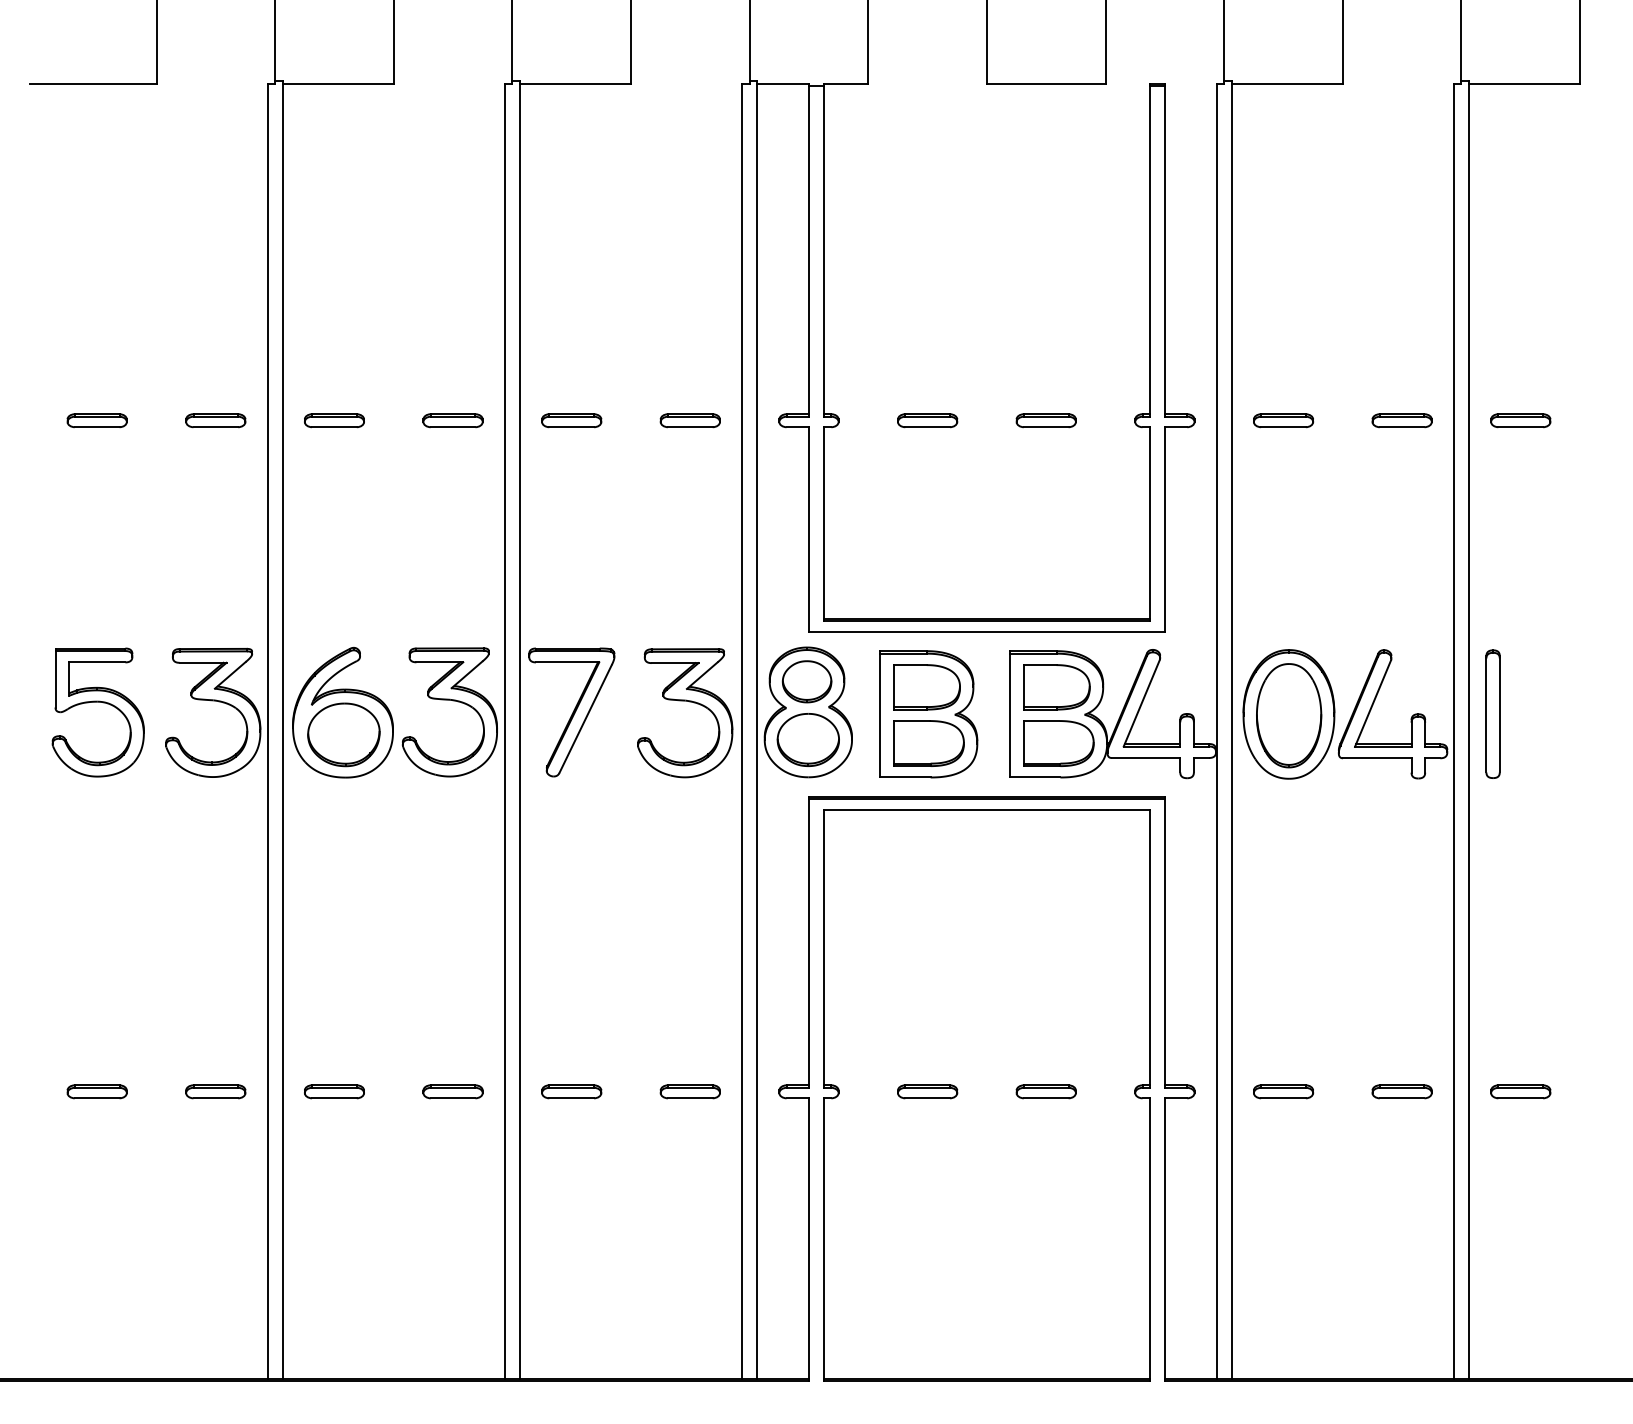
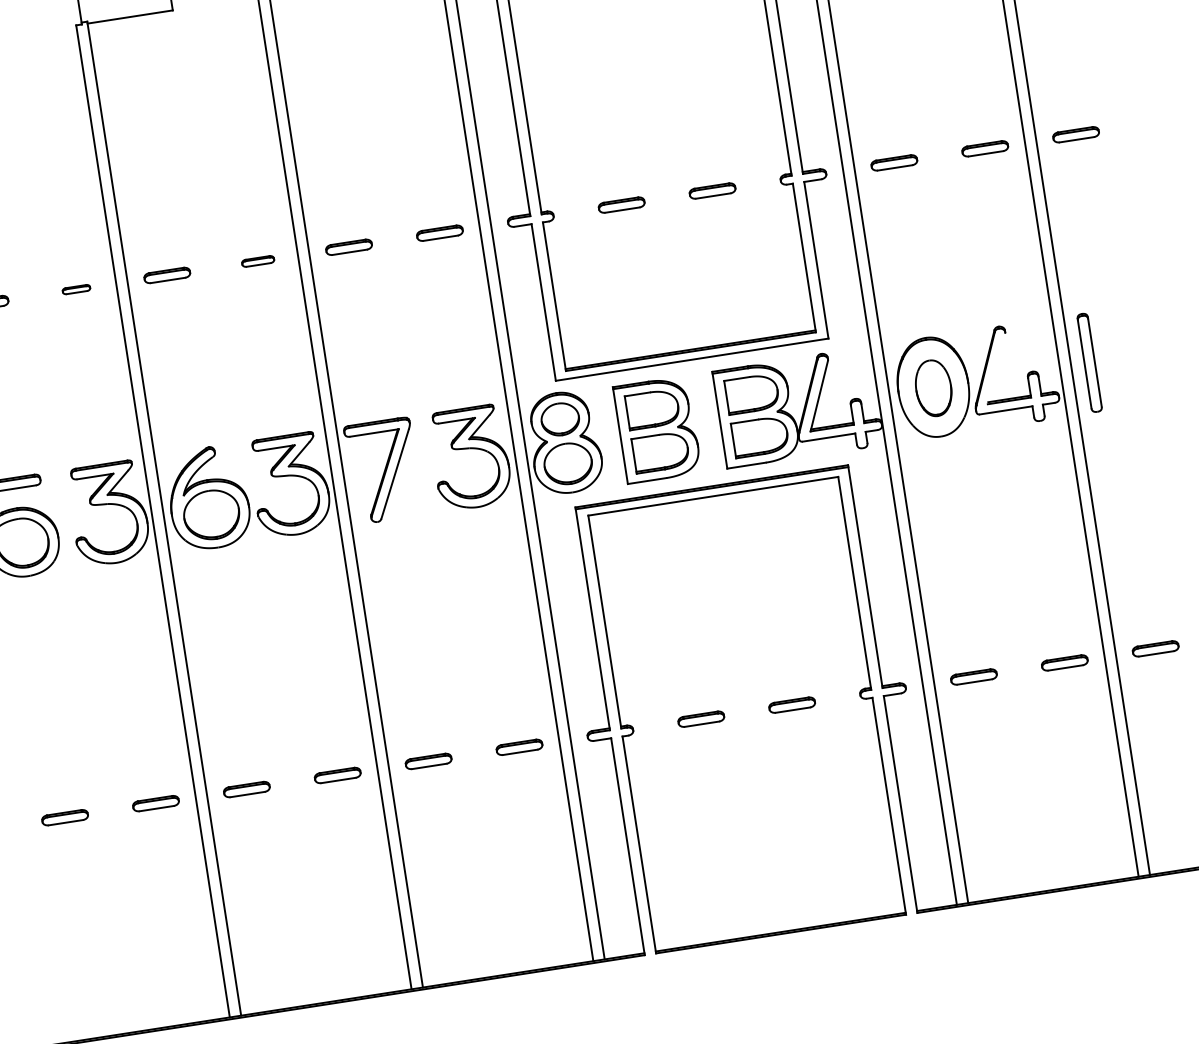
part: (215, 420) -> (76, 289), size x0.6
part: (452, 420) -> (257, 261), size x0.7
line: (1373, 703) -> (996, 368), removed
part: (1289, 715) -> (933, 388), size x0.7

